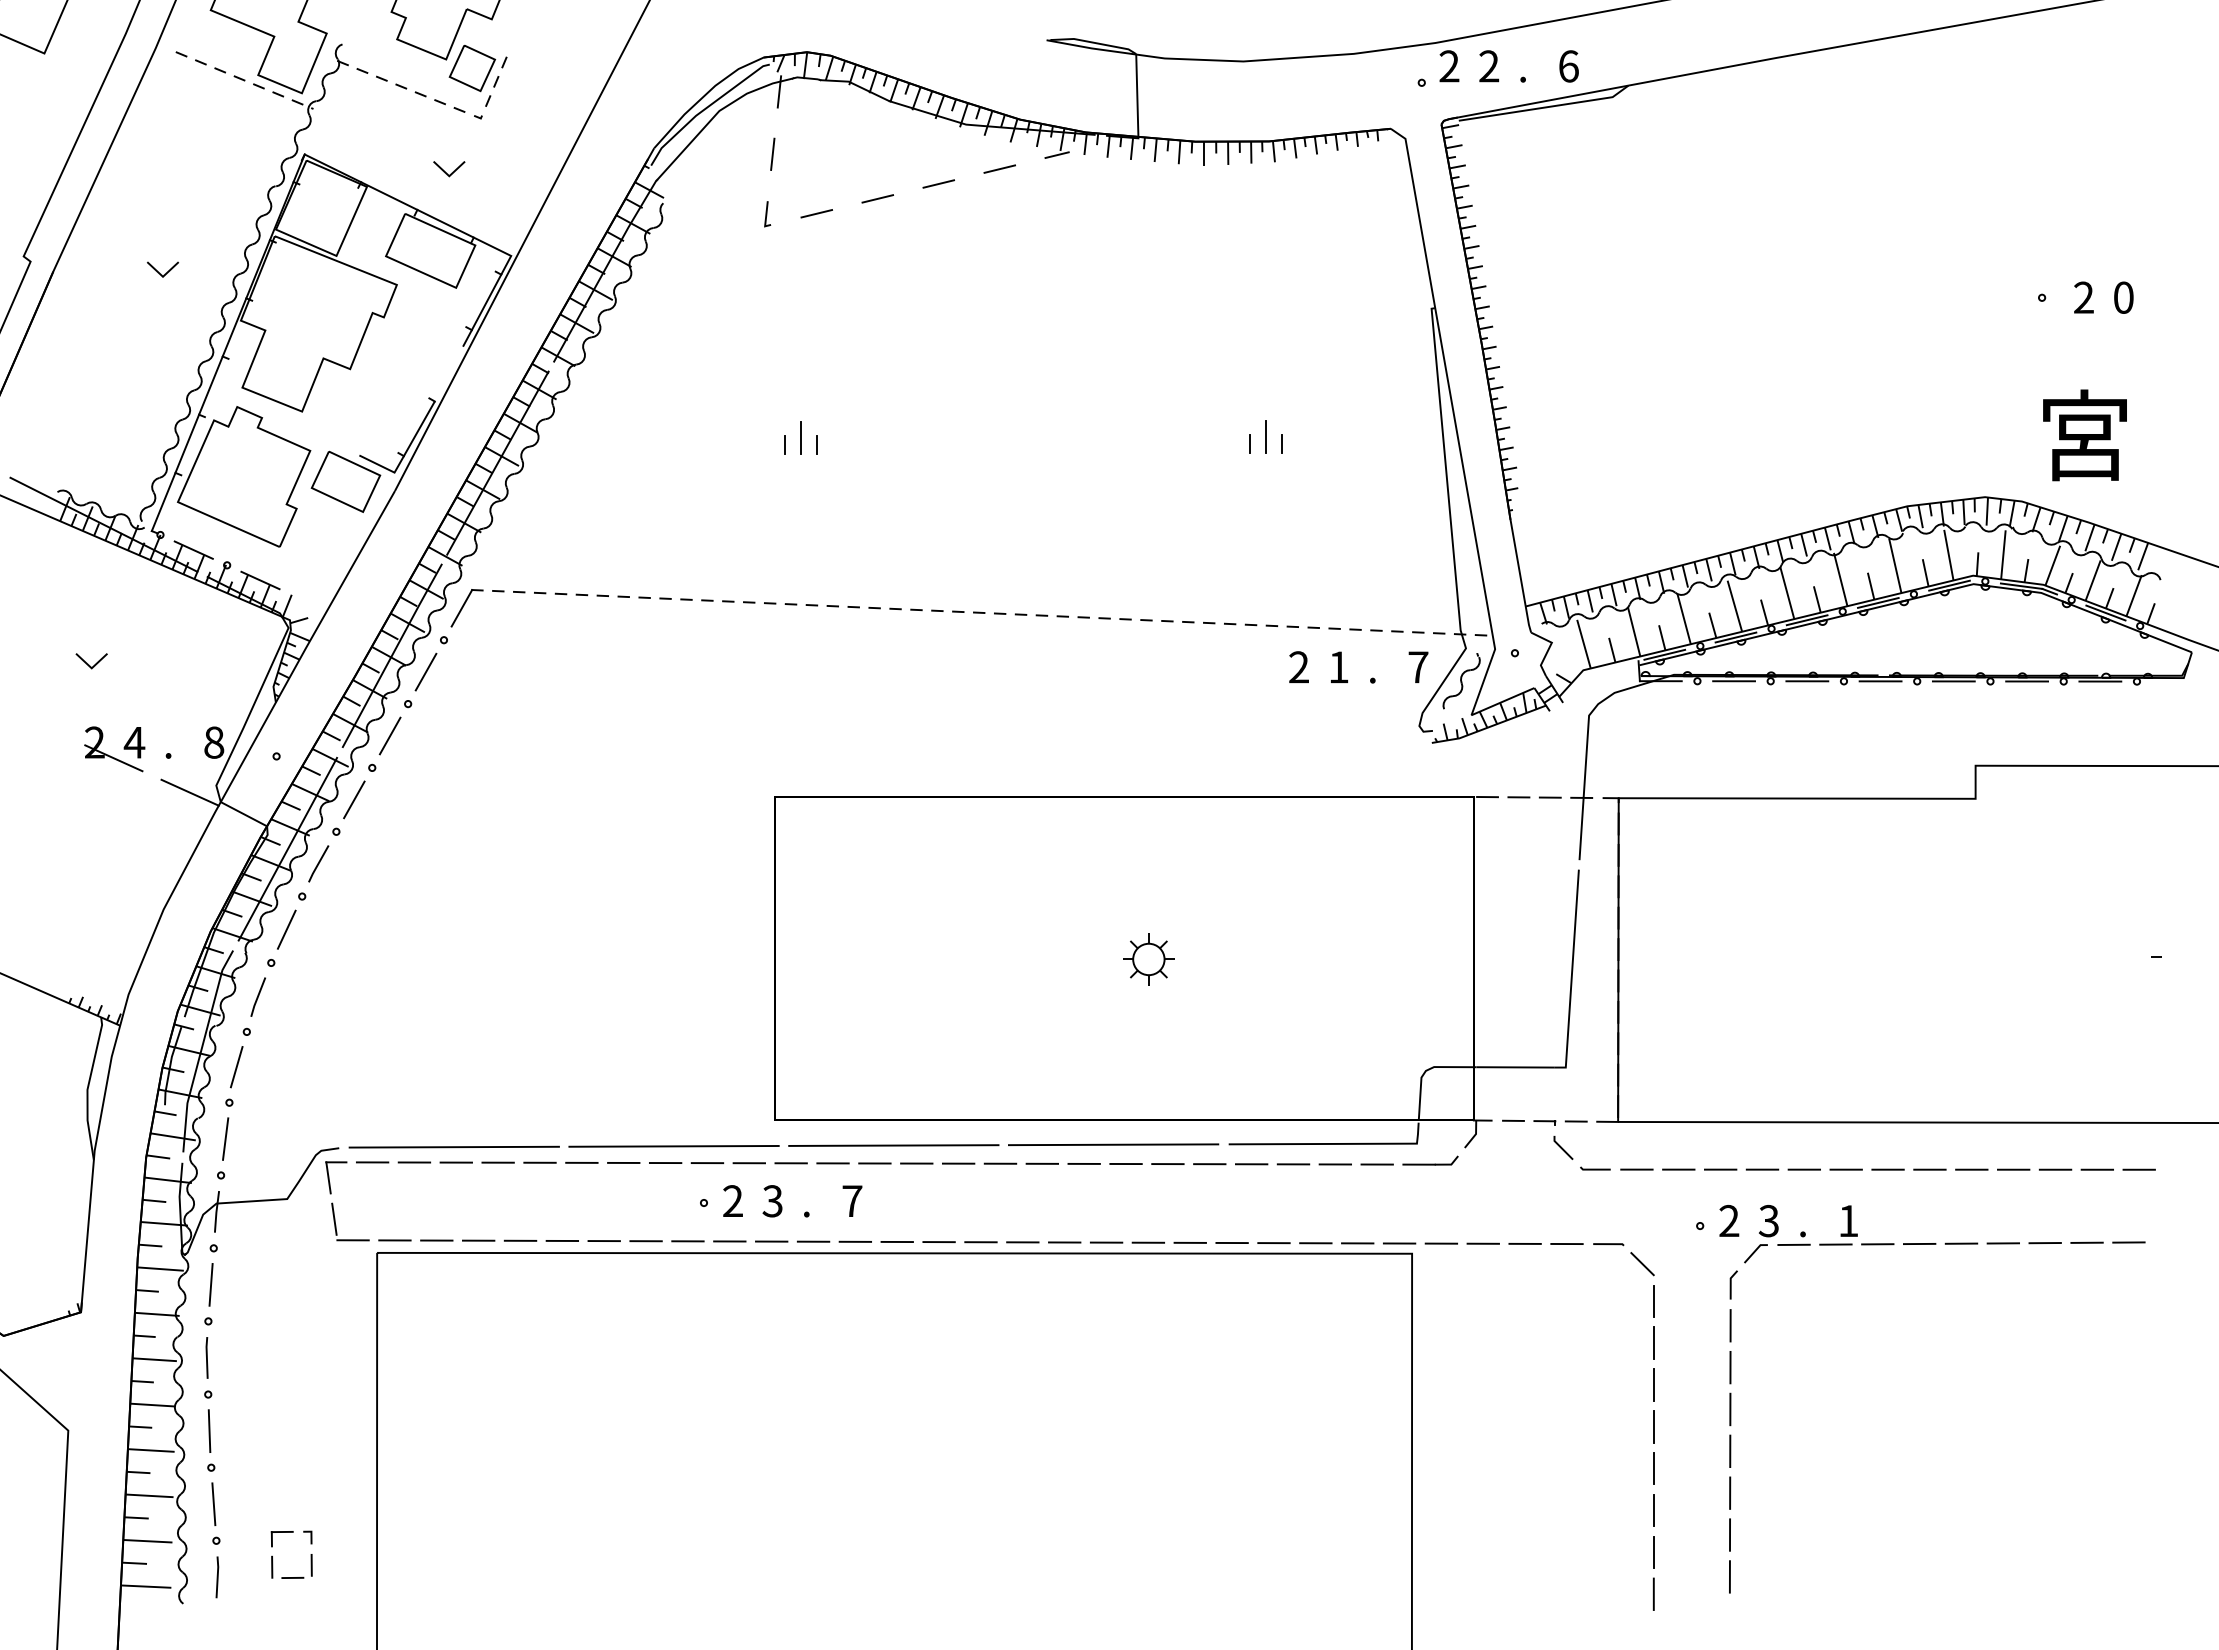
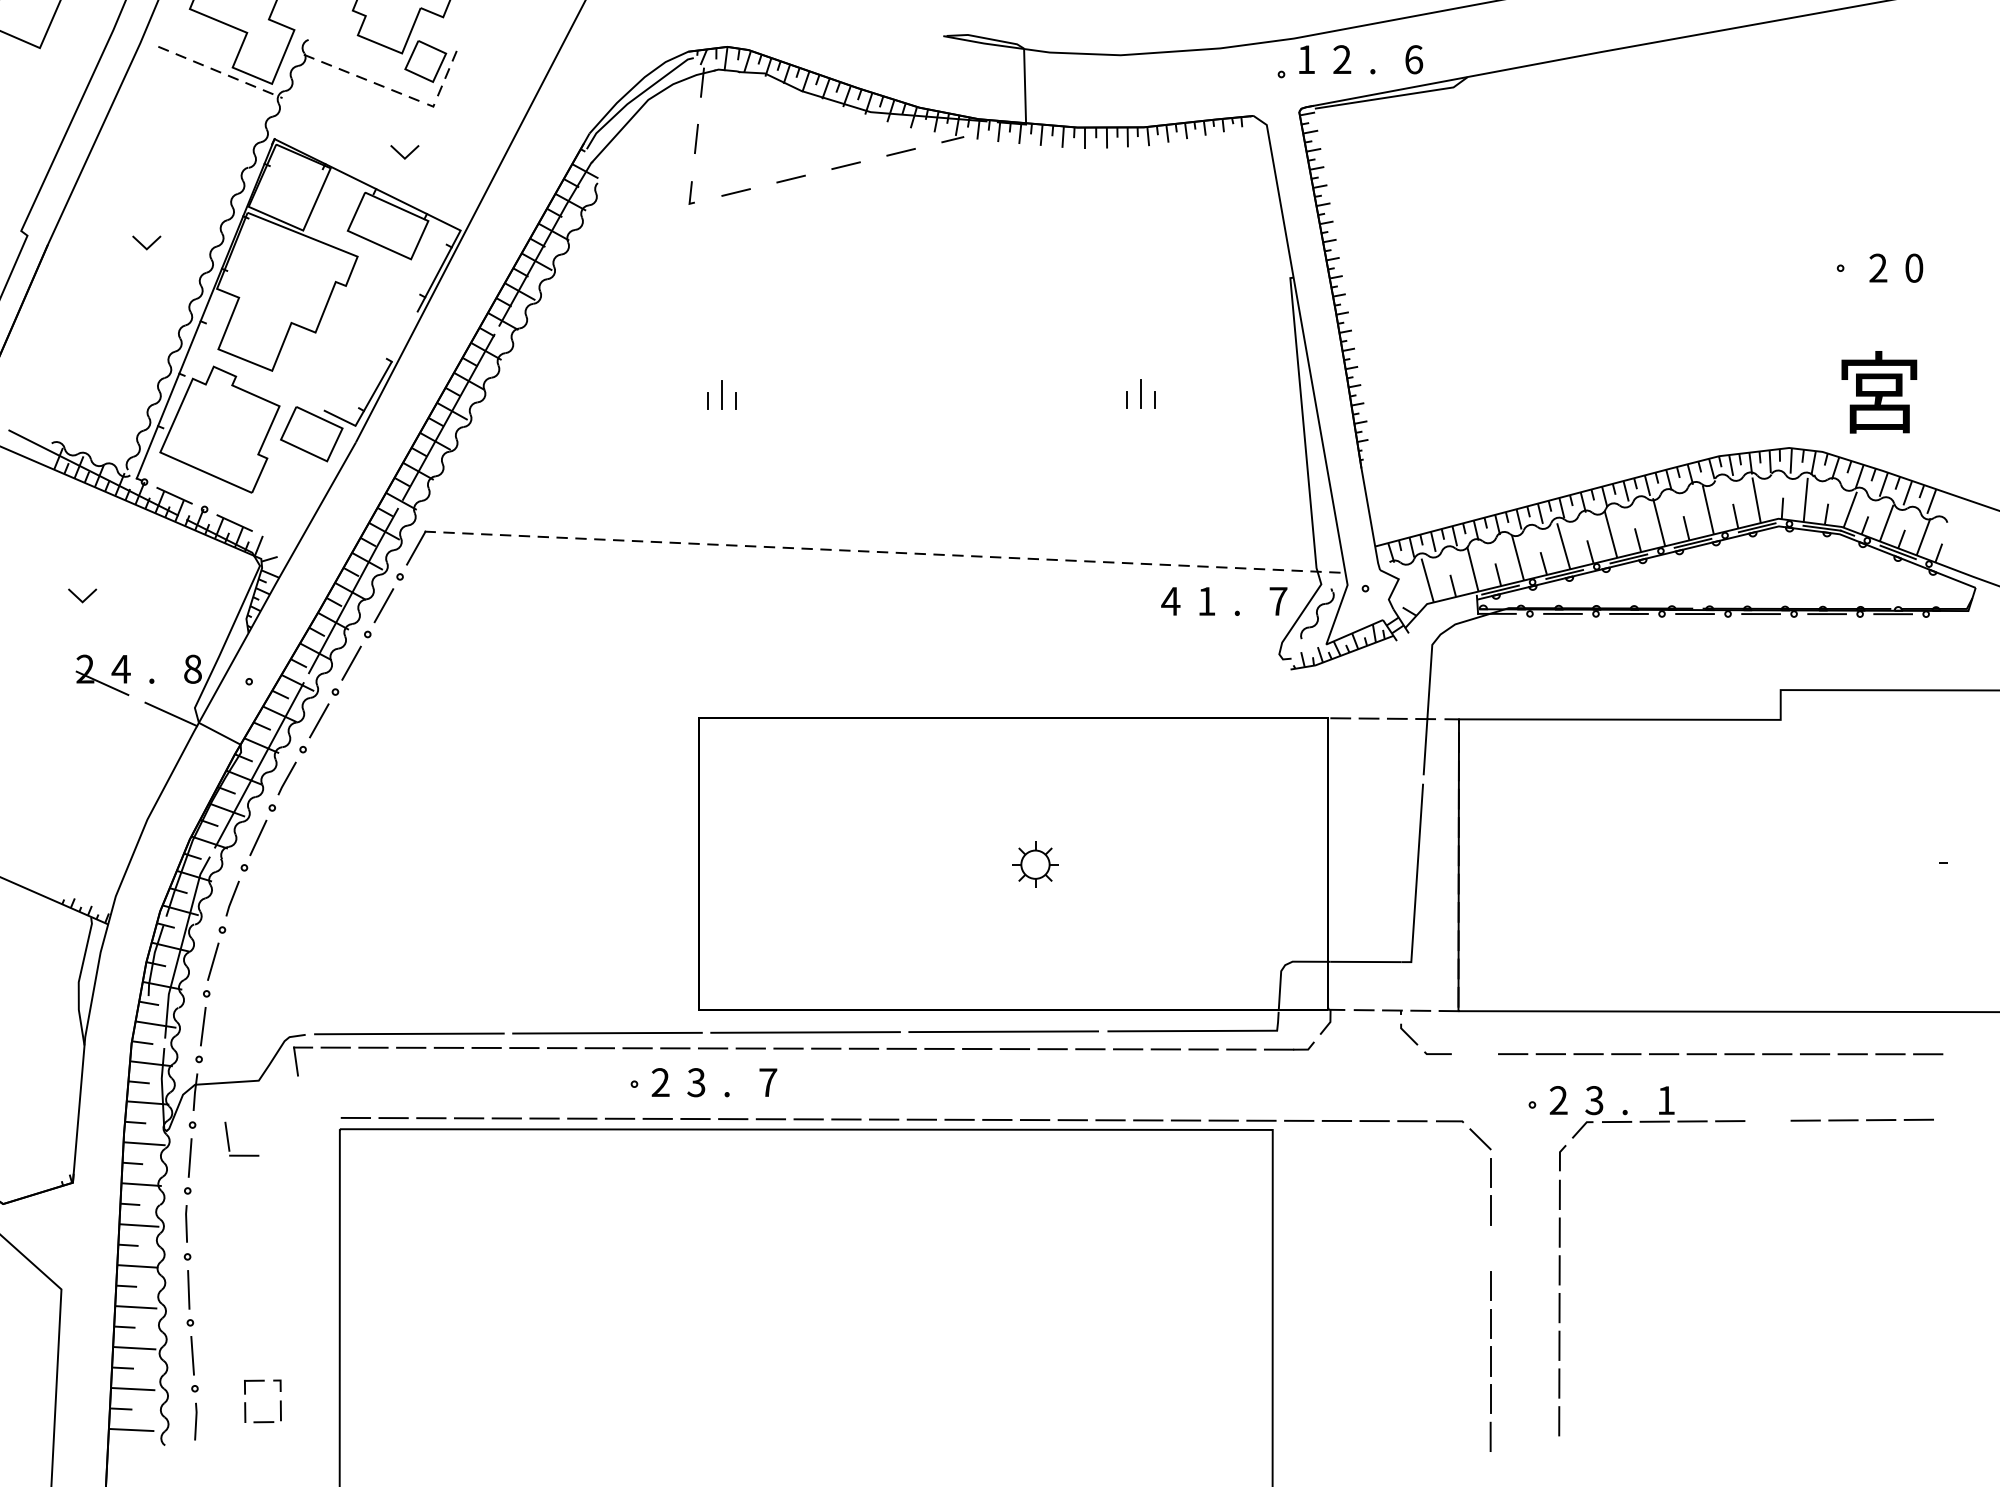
text: (1449, 66) -> (1306, 59), 2 -> 1
text: (1298, 667) -> (1170, 601), 2 -> 4
line: (1636, 1169) -> (1475, 1054), removed
part: (336, 1224) -> (229, 1141), moved
line: (1961, 1243) -> (1767, 1120), removed
line: (1653, 1384) -> (1490, 1247), removed

